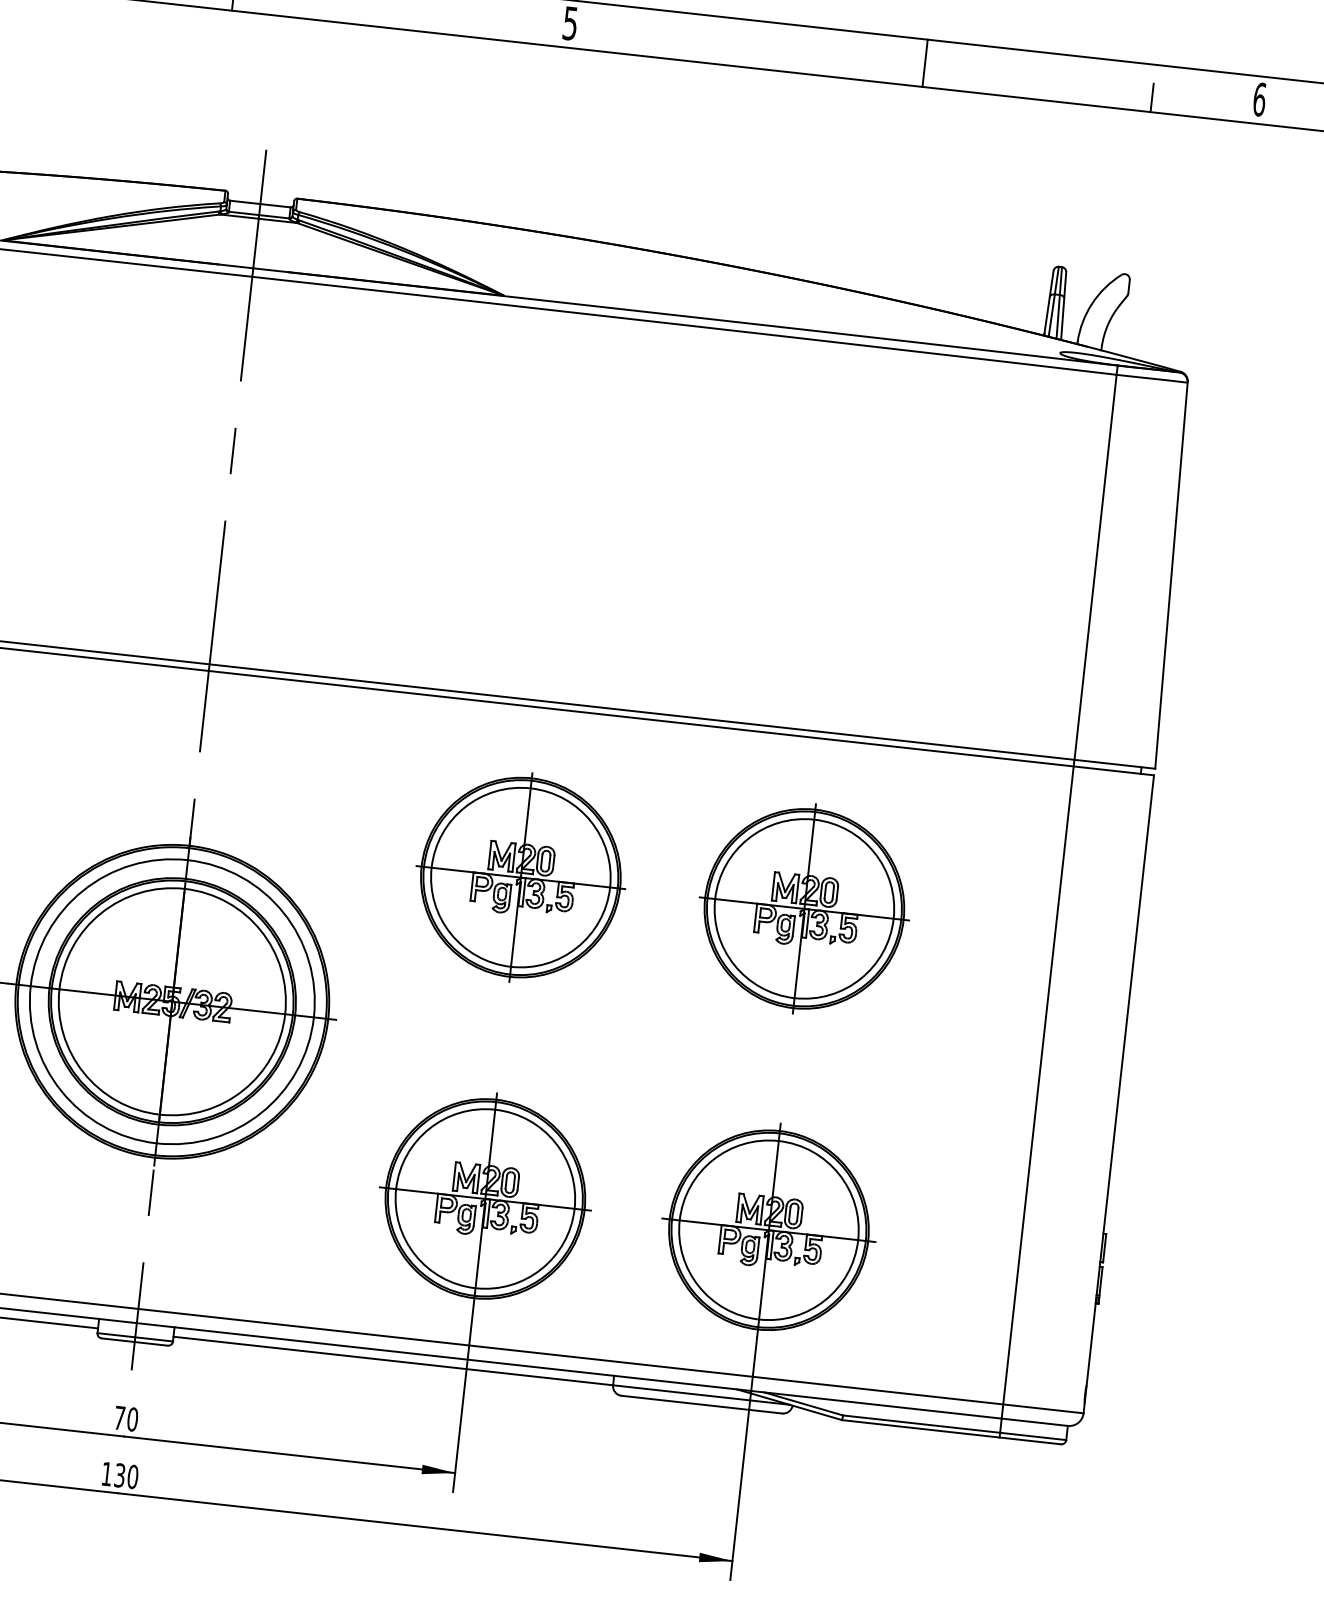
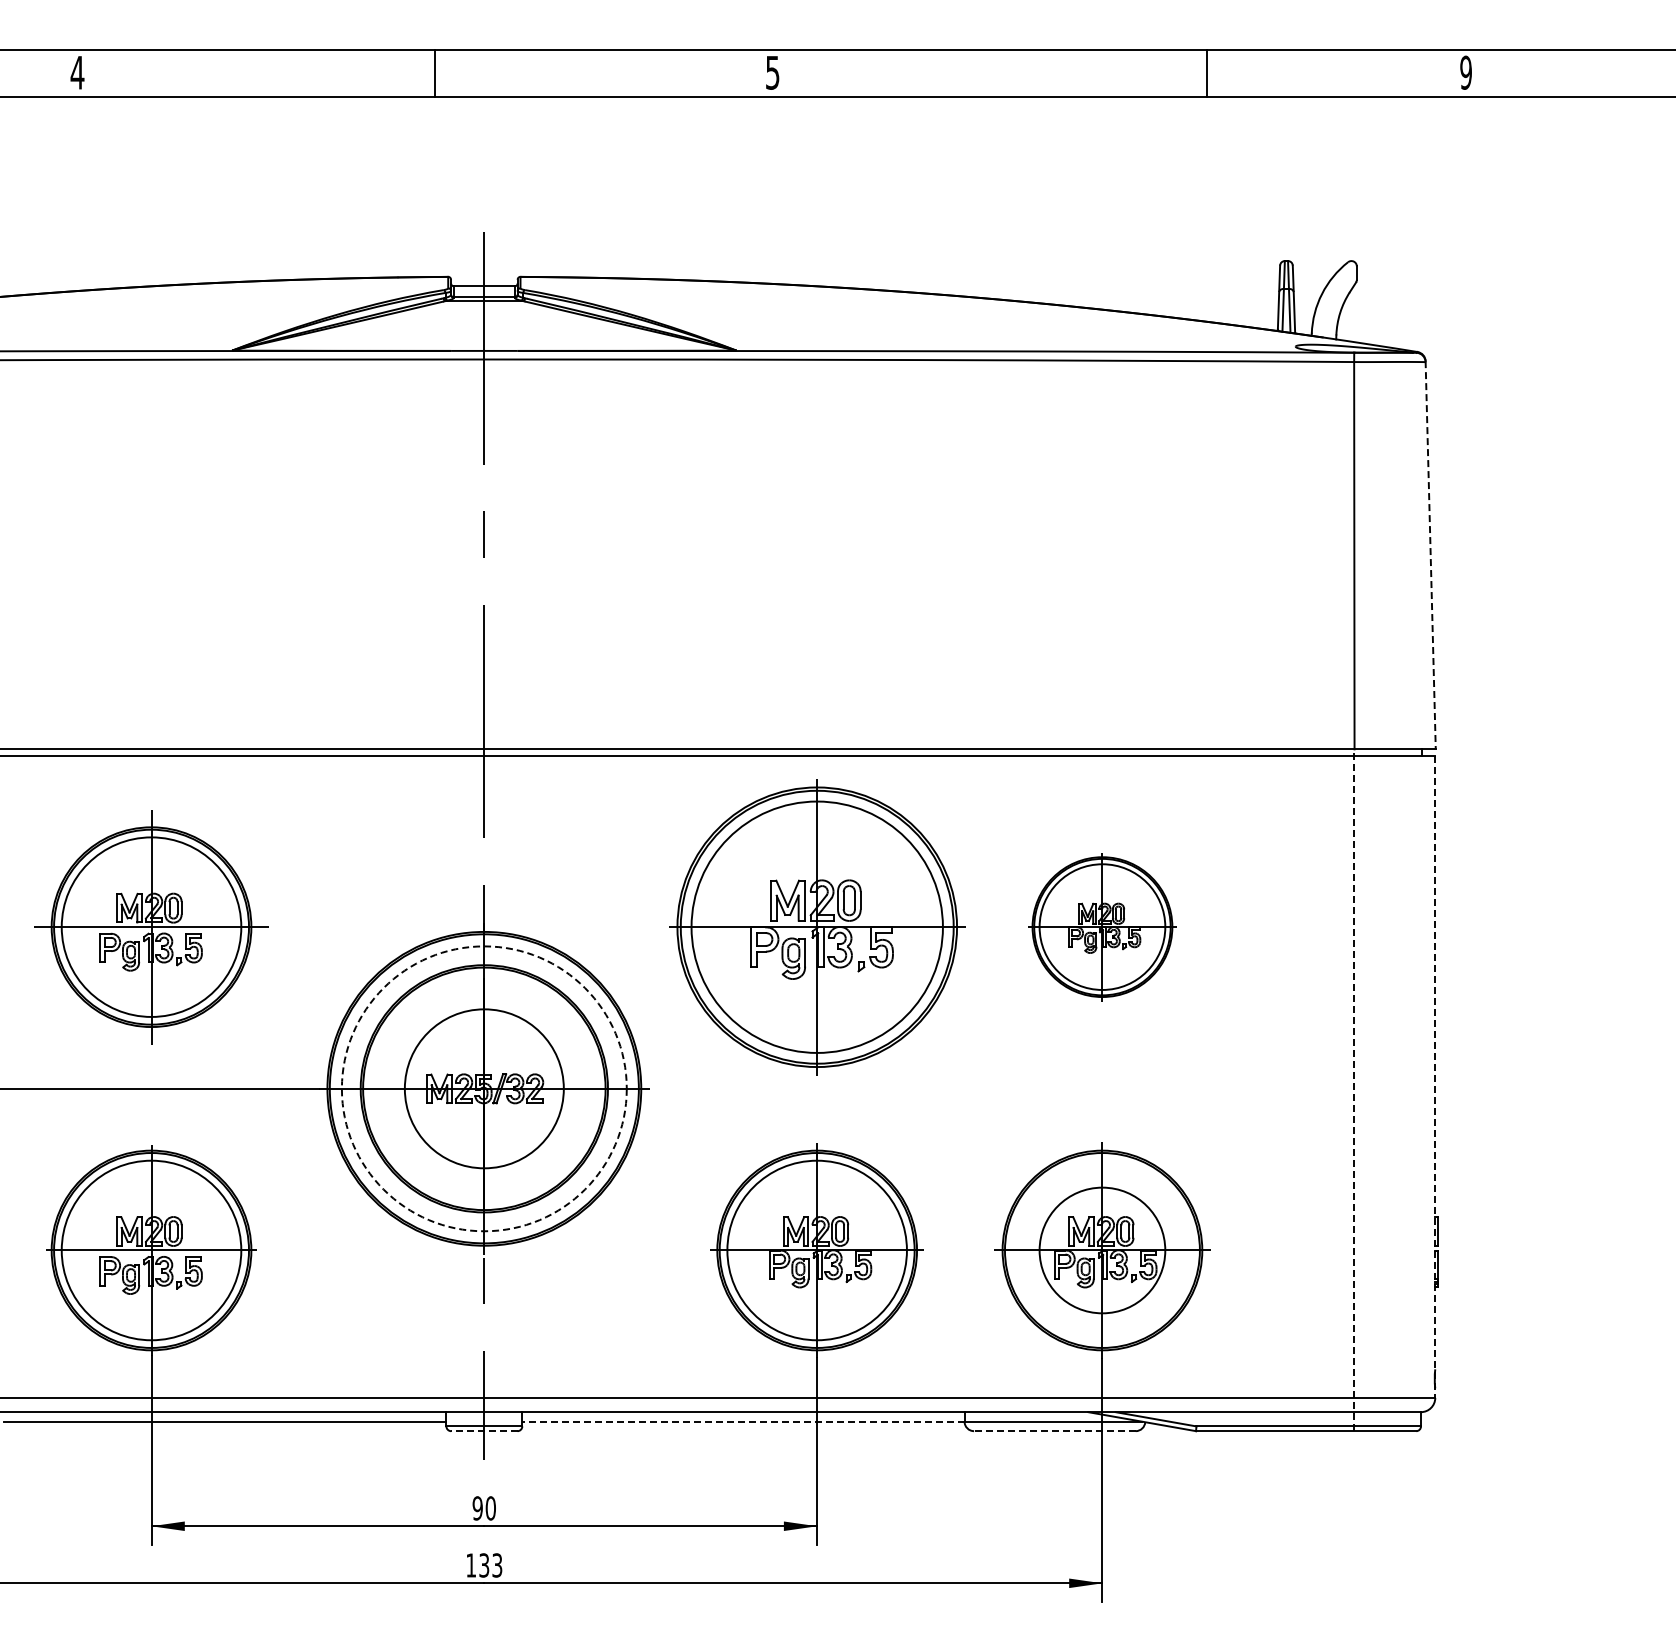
line: (924, 63) -> (1206, 73), moved
line: (1152, 97) -> (1359, 82), removed
text: (1260, 99) -> (1466, 72), 6 -> 9
line: (1171, 575) -> (1430, 555), solid -> dashed
part: (520, 876) -> (816, 926), size x1.4
part: (804, 908) -> (1102, 926), size x0.7
circle: (171, 1001) -> (483, 1088), size x0.7
circle: (171, 1001) -> (483, 1088), solid -> dashed
line: (1119, 1093) -> (1435, 1076), solid -> dashed
line: (1037, 1098) -> (1354, 1090), solid -> dashed
circle: (768, 1230) -> (1102, 1250), size x0.7
line: (133, 1342) -> (483, 1431), solid -> dashed
line: (392, 1360) -> (742, 1421), solid -> dashed
line: (701, 1404) -> (1054, 1431), solid -> dashed
text: (119, 1418) -> (477, 1508), 70 -> 90
text: (133, 1477) -> (497, 1565), 130 -> 133

